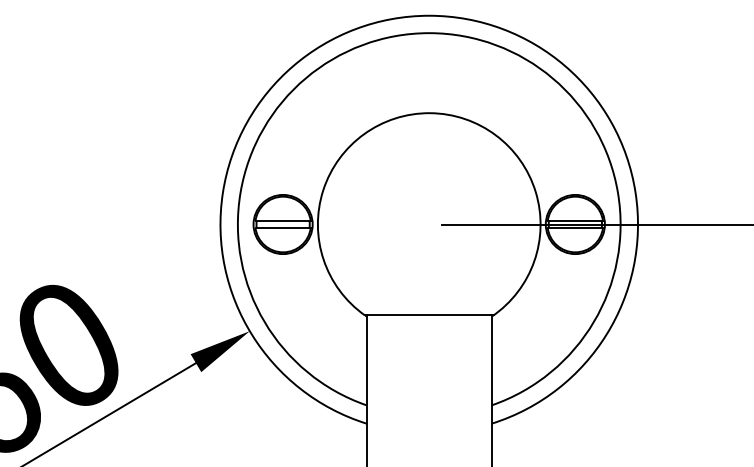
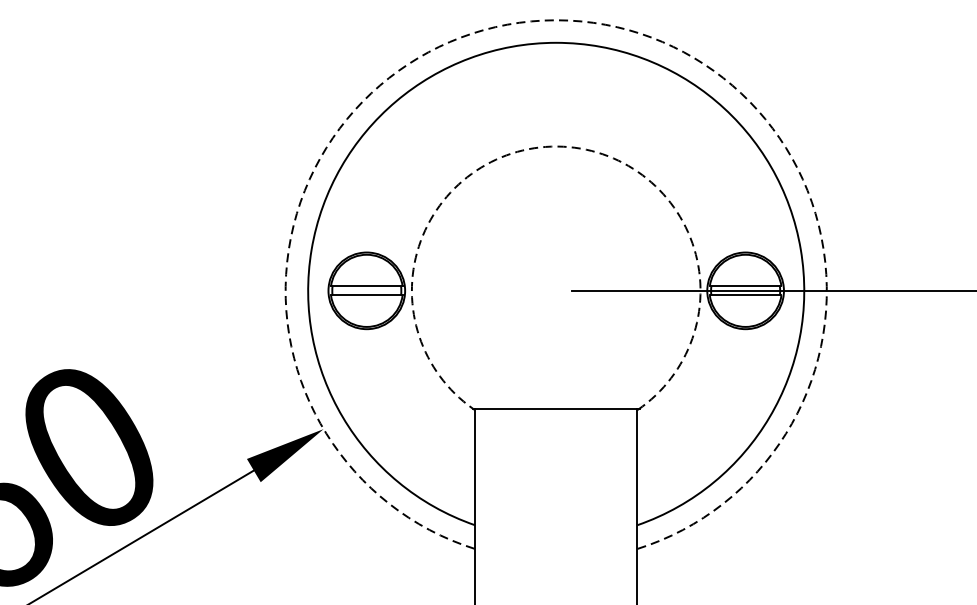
arc: (429, 15) -> (556, 19), solid -> dashed
arc: (430, 113) -> (557, 146), solid -> dashed

